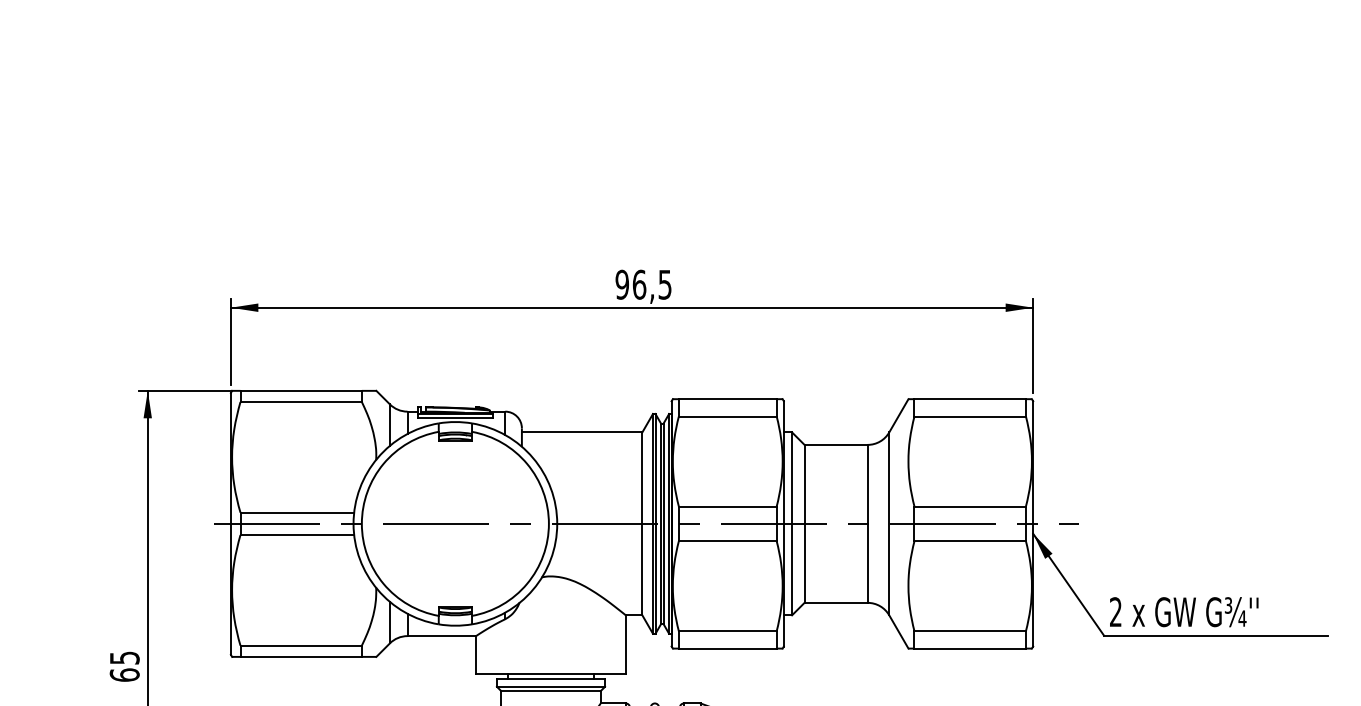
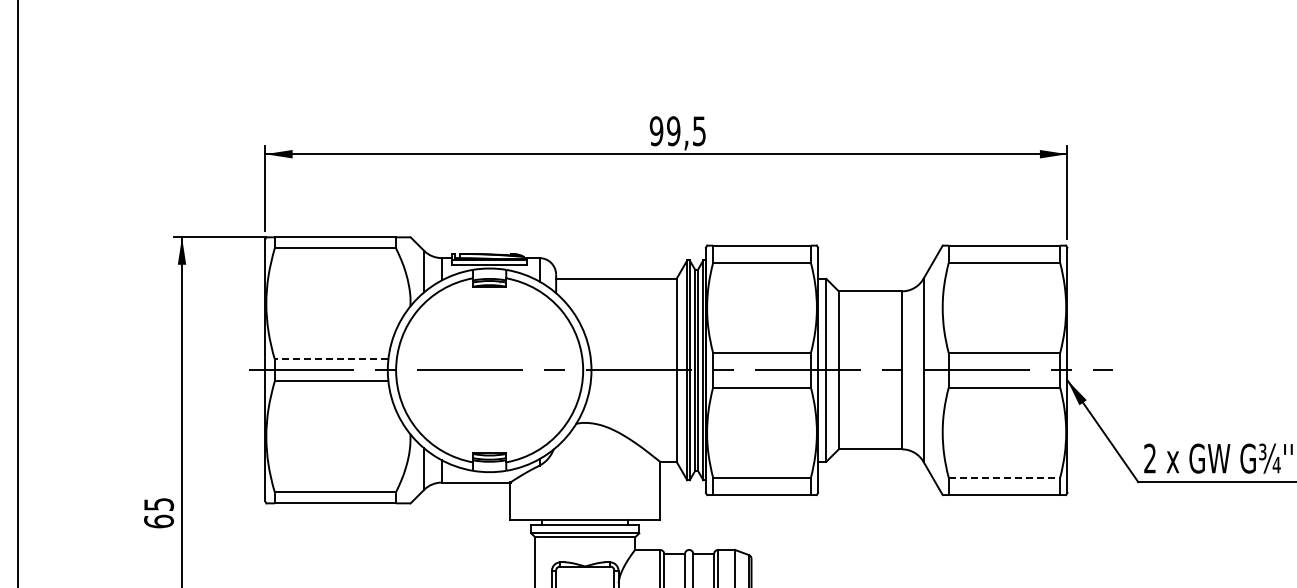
text: (639, 284) -> (673, 130), 96,5 -> 99,5
line: (297, 512) -> (331, 358), solid -> dashed
line: (970, 631) -> (1004, 477), solid -> dashed

